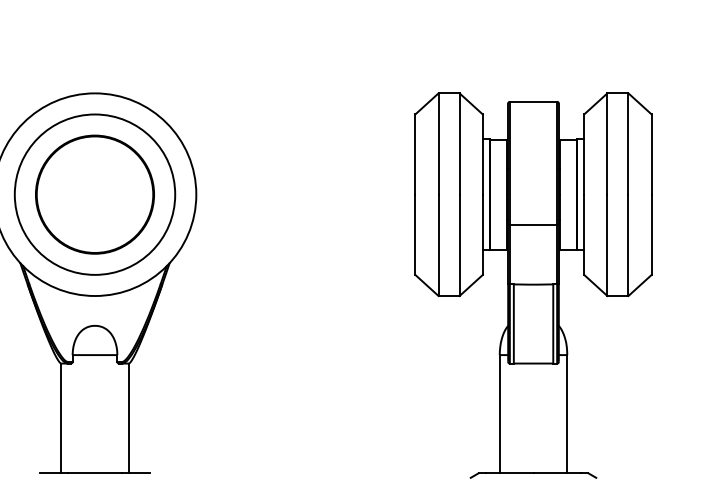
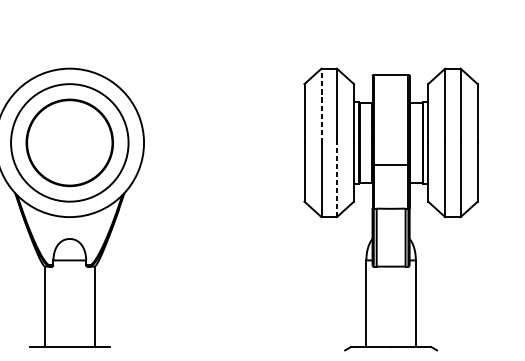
line: (438, 144) -> (321, 106), solid -> dashed
line: (459, 245) -> (336, 180), solid -> dashed

